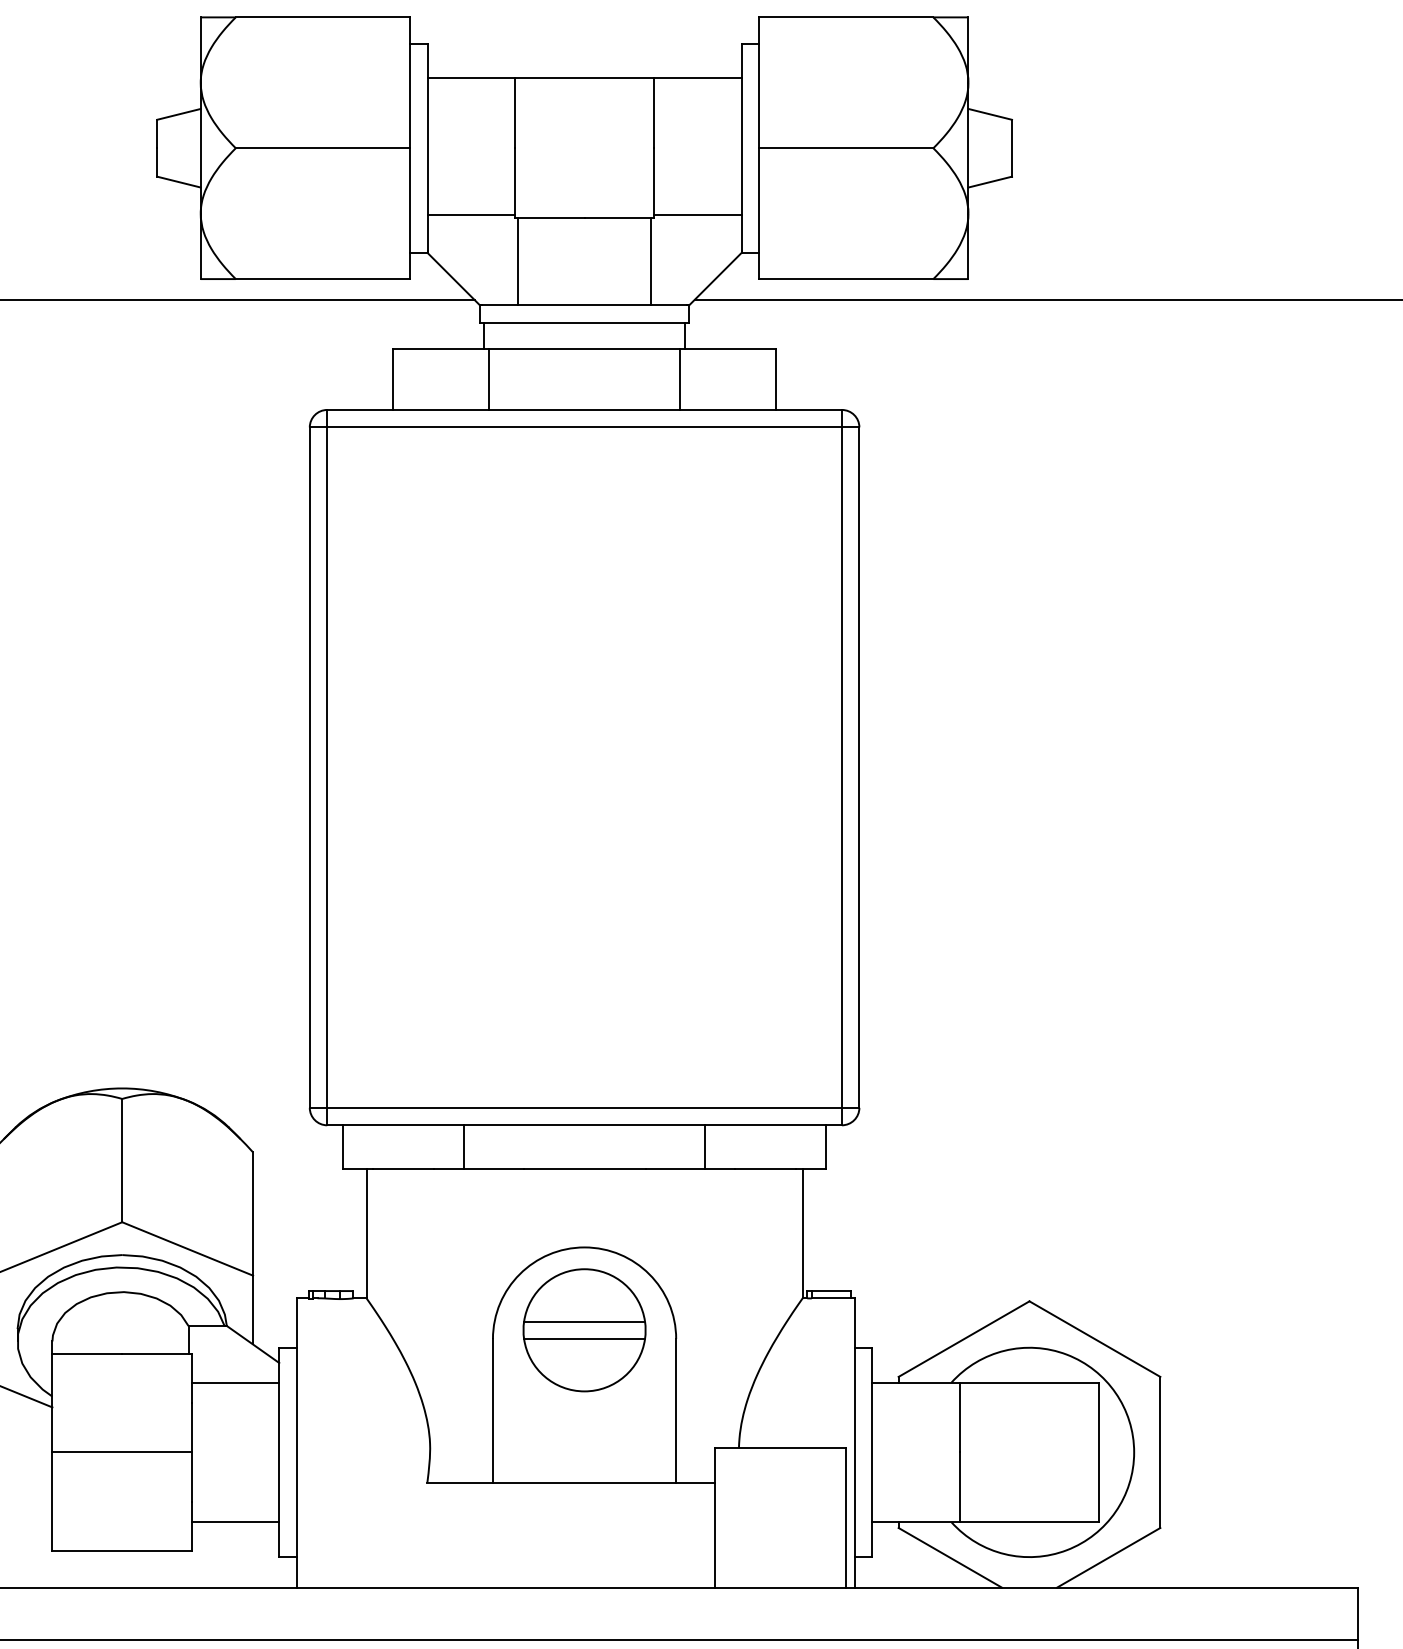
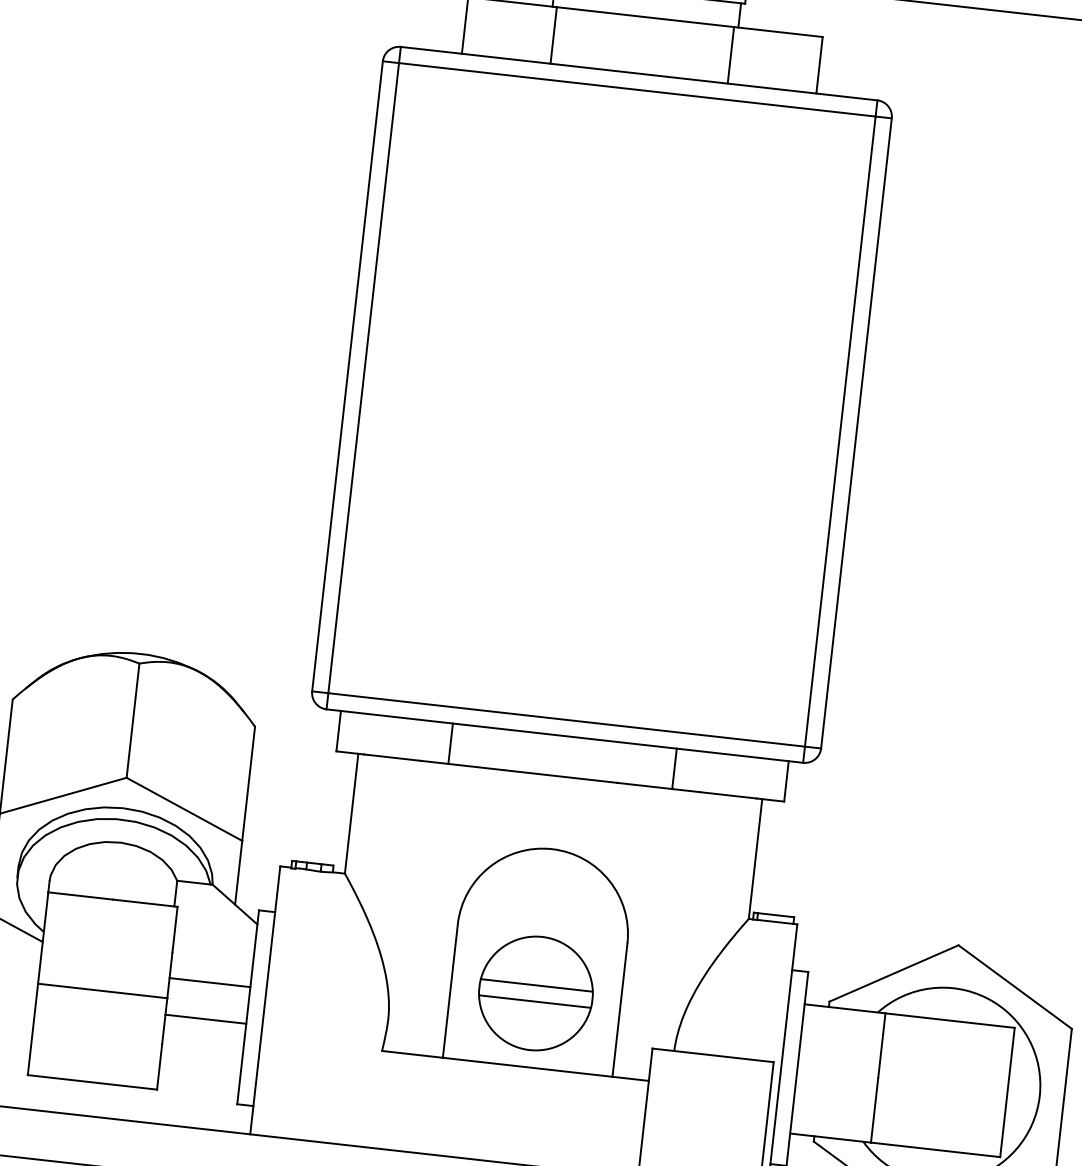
part: (584, 1330) -> (535, 993), moved
line: (235, 1382) -> (209, 982), moved
line: (235, 1522) -> (205, 1019), moved

